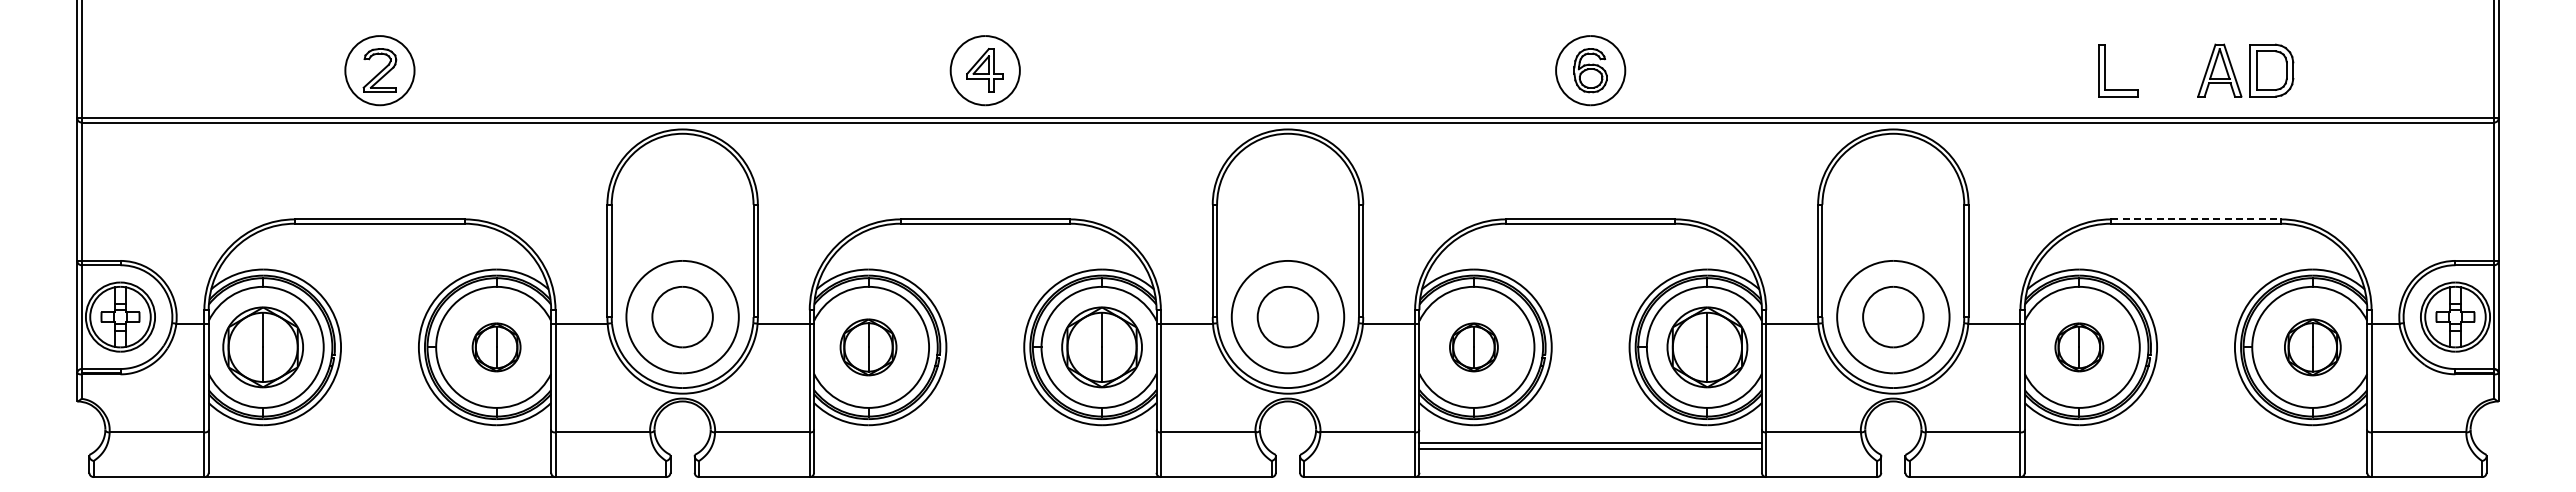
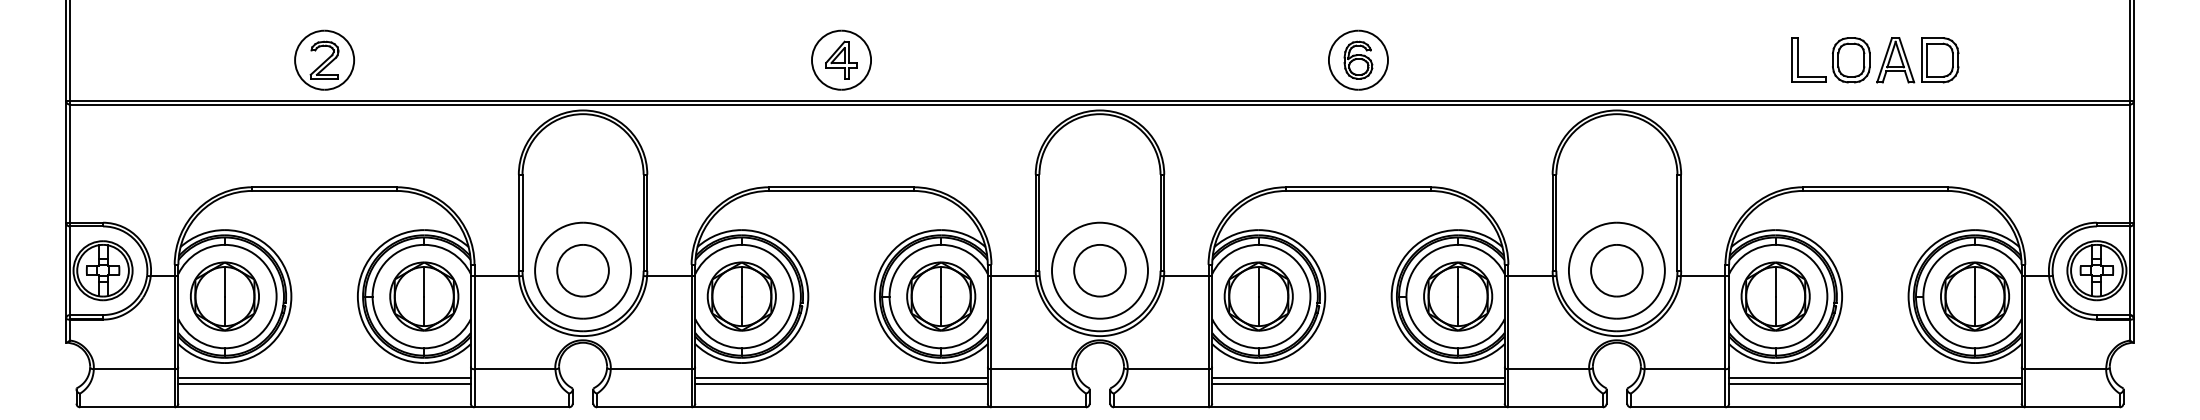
part: (2167, 70) -> (1851, 60), added
line: (2196, 219) -> (1875, 187), dashed -> solid
part: (496, 347) -> (424, 296), size x1.67
part: (868, 347) -> (741, 296), size x1.43
part: (1473, 347) -> (1258, 296), size x1.67
part: (2079, 347) -> (1775, 296), size x1.67
part: (2312, 347) -> (1974, 296), size x1.43
line: (379, 442) -> (324, 377), added
line: (985, 442) -> (841, 377), added
line: (2195, 442) -> (1874, 377), added
line: (379, 449) -> (324, 383), added
line: (985, 449) -> (841, 383), added
line: (2195, 449) -> (1874, 383), added

